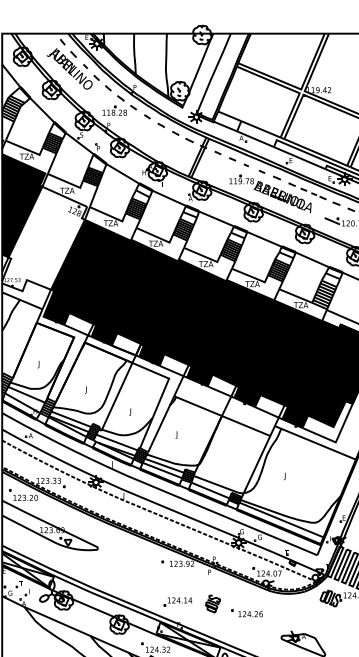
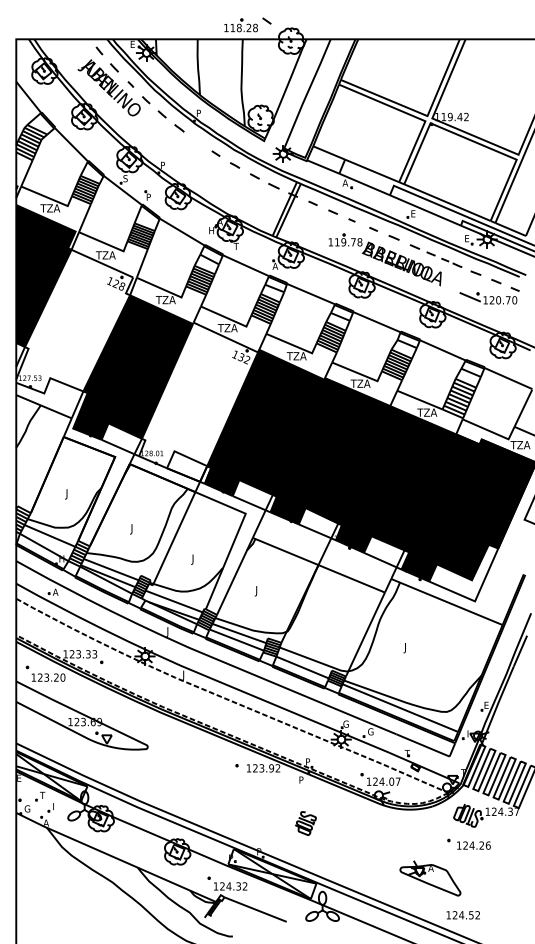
part: (119, 110) -> (247, 24), moved
fill: (135, 292) -> (199, 395), removed
part: (177, 601) -> (257, 820), removed
part: (246, 612) -> (468, 843), moved

